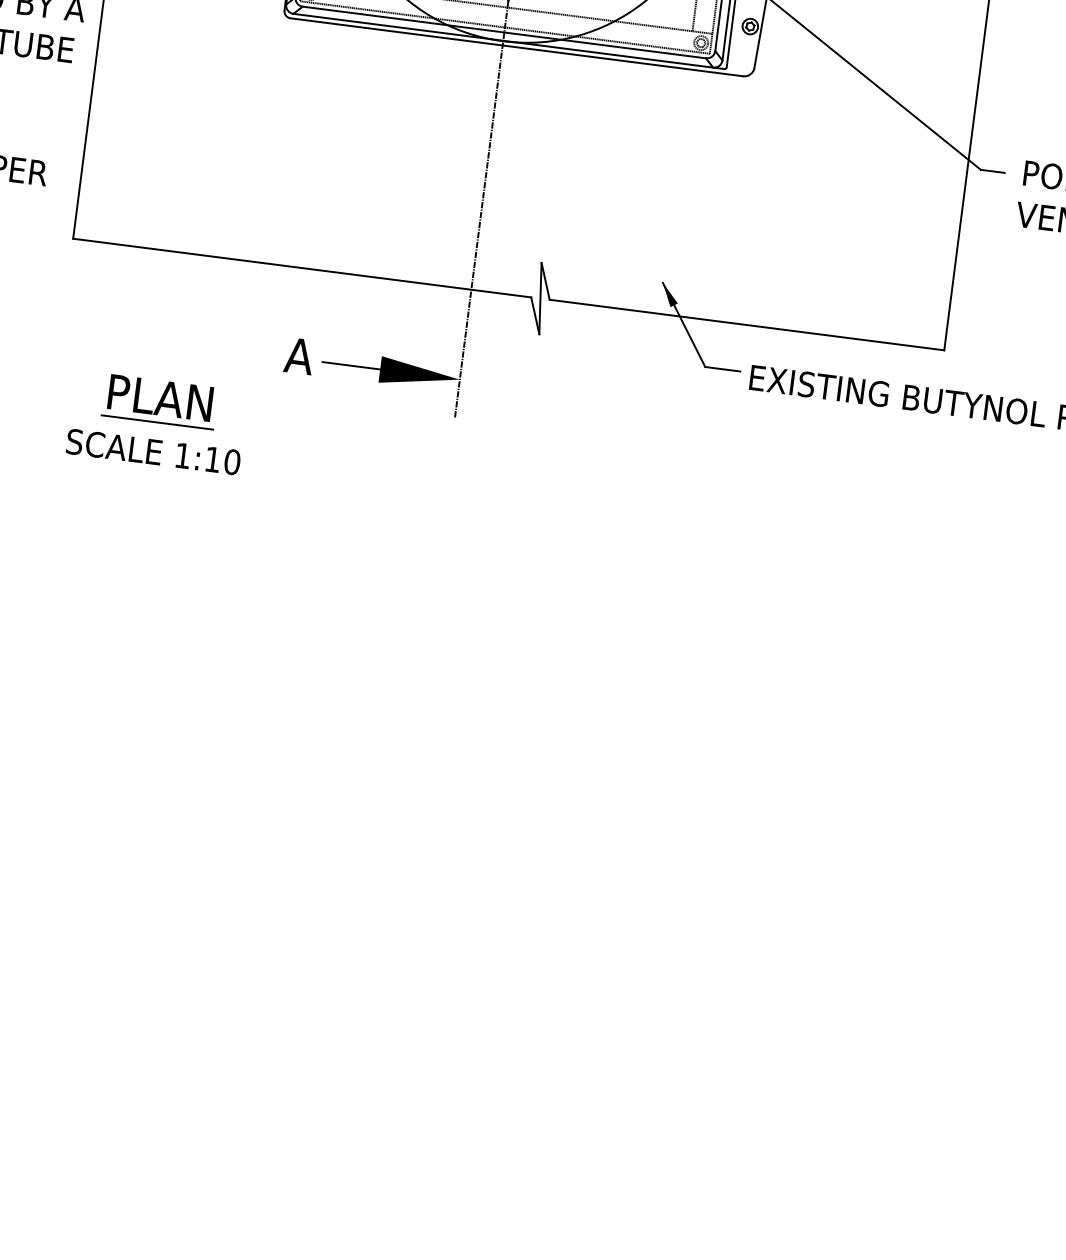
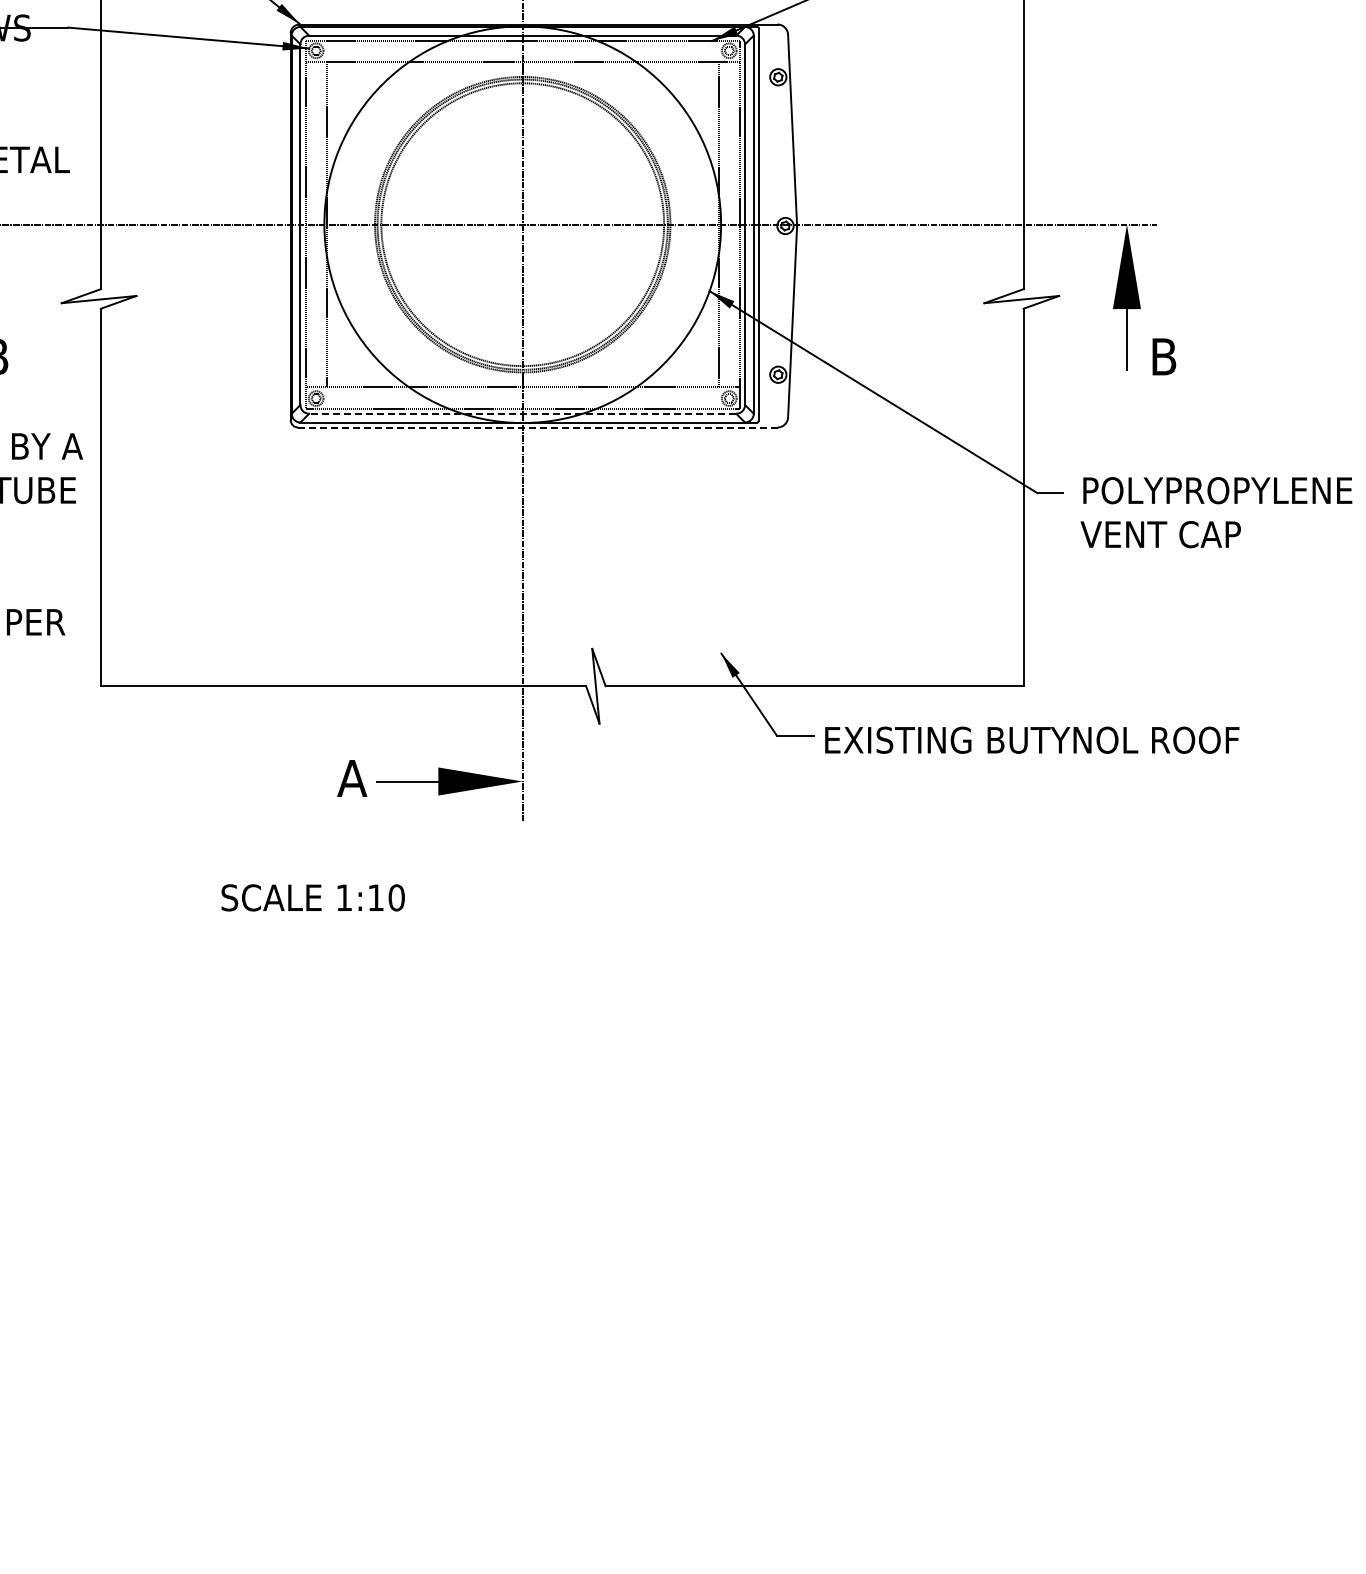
line: (504, 32) -> (522, 413), solid -> dashed
line: (516, 47) -> (537, 427), solid -> dashed
part: (159, 401) -> (212, 844), removed
text: (152, 451) -> (312, 897), moved

